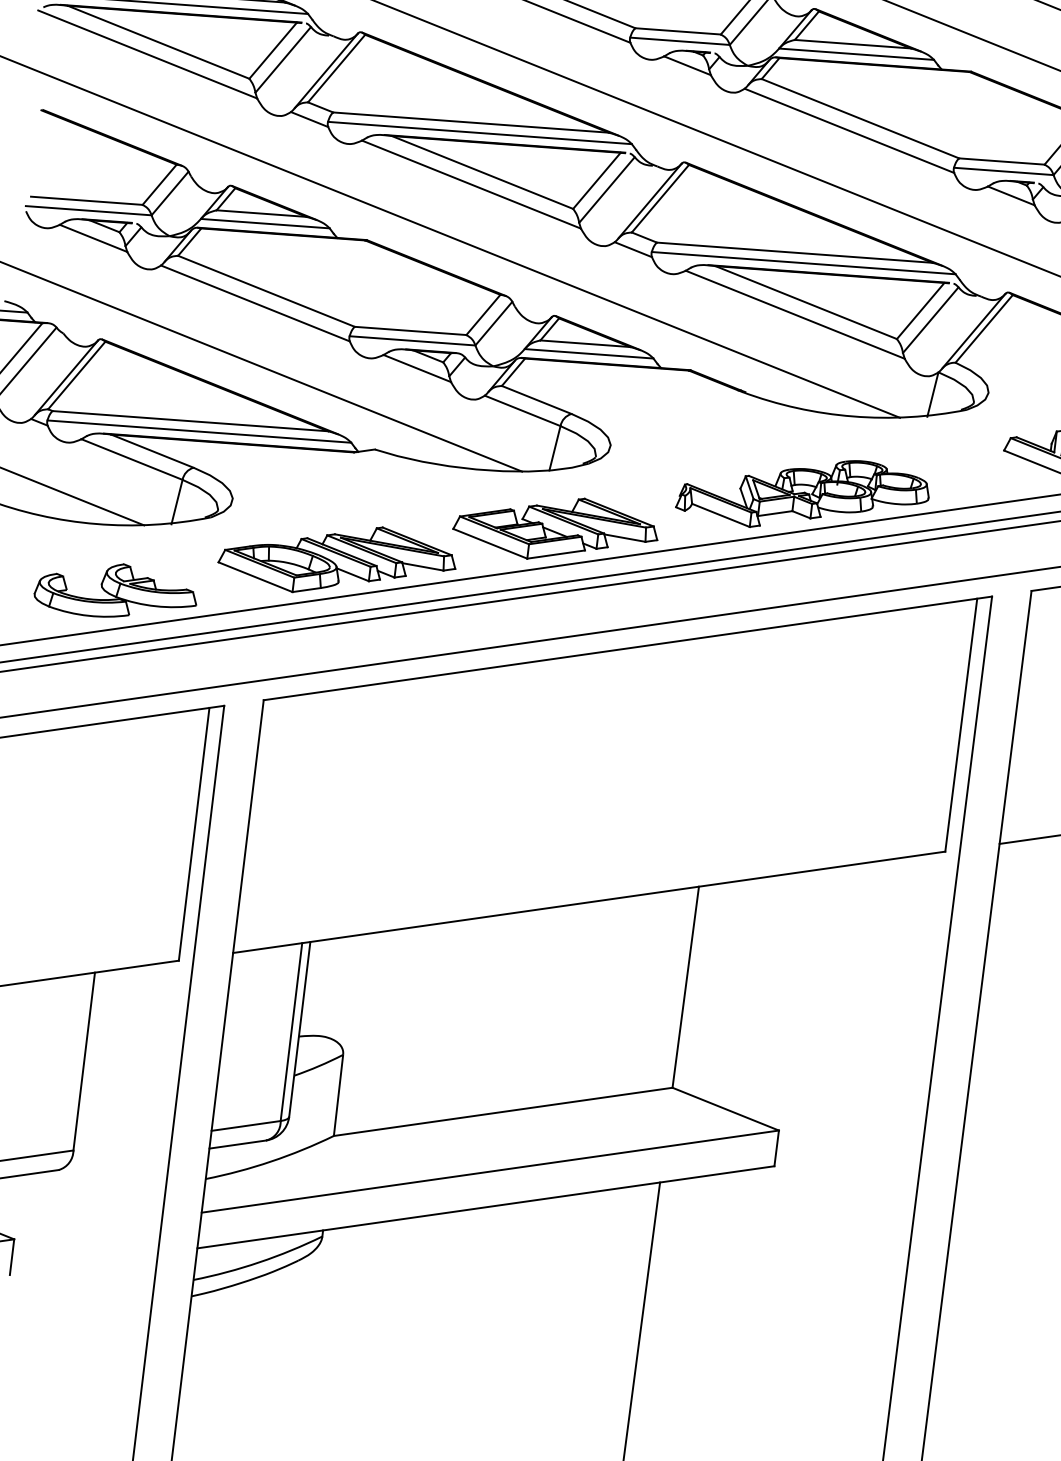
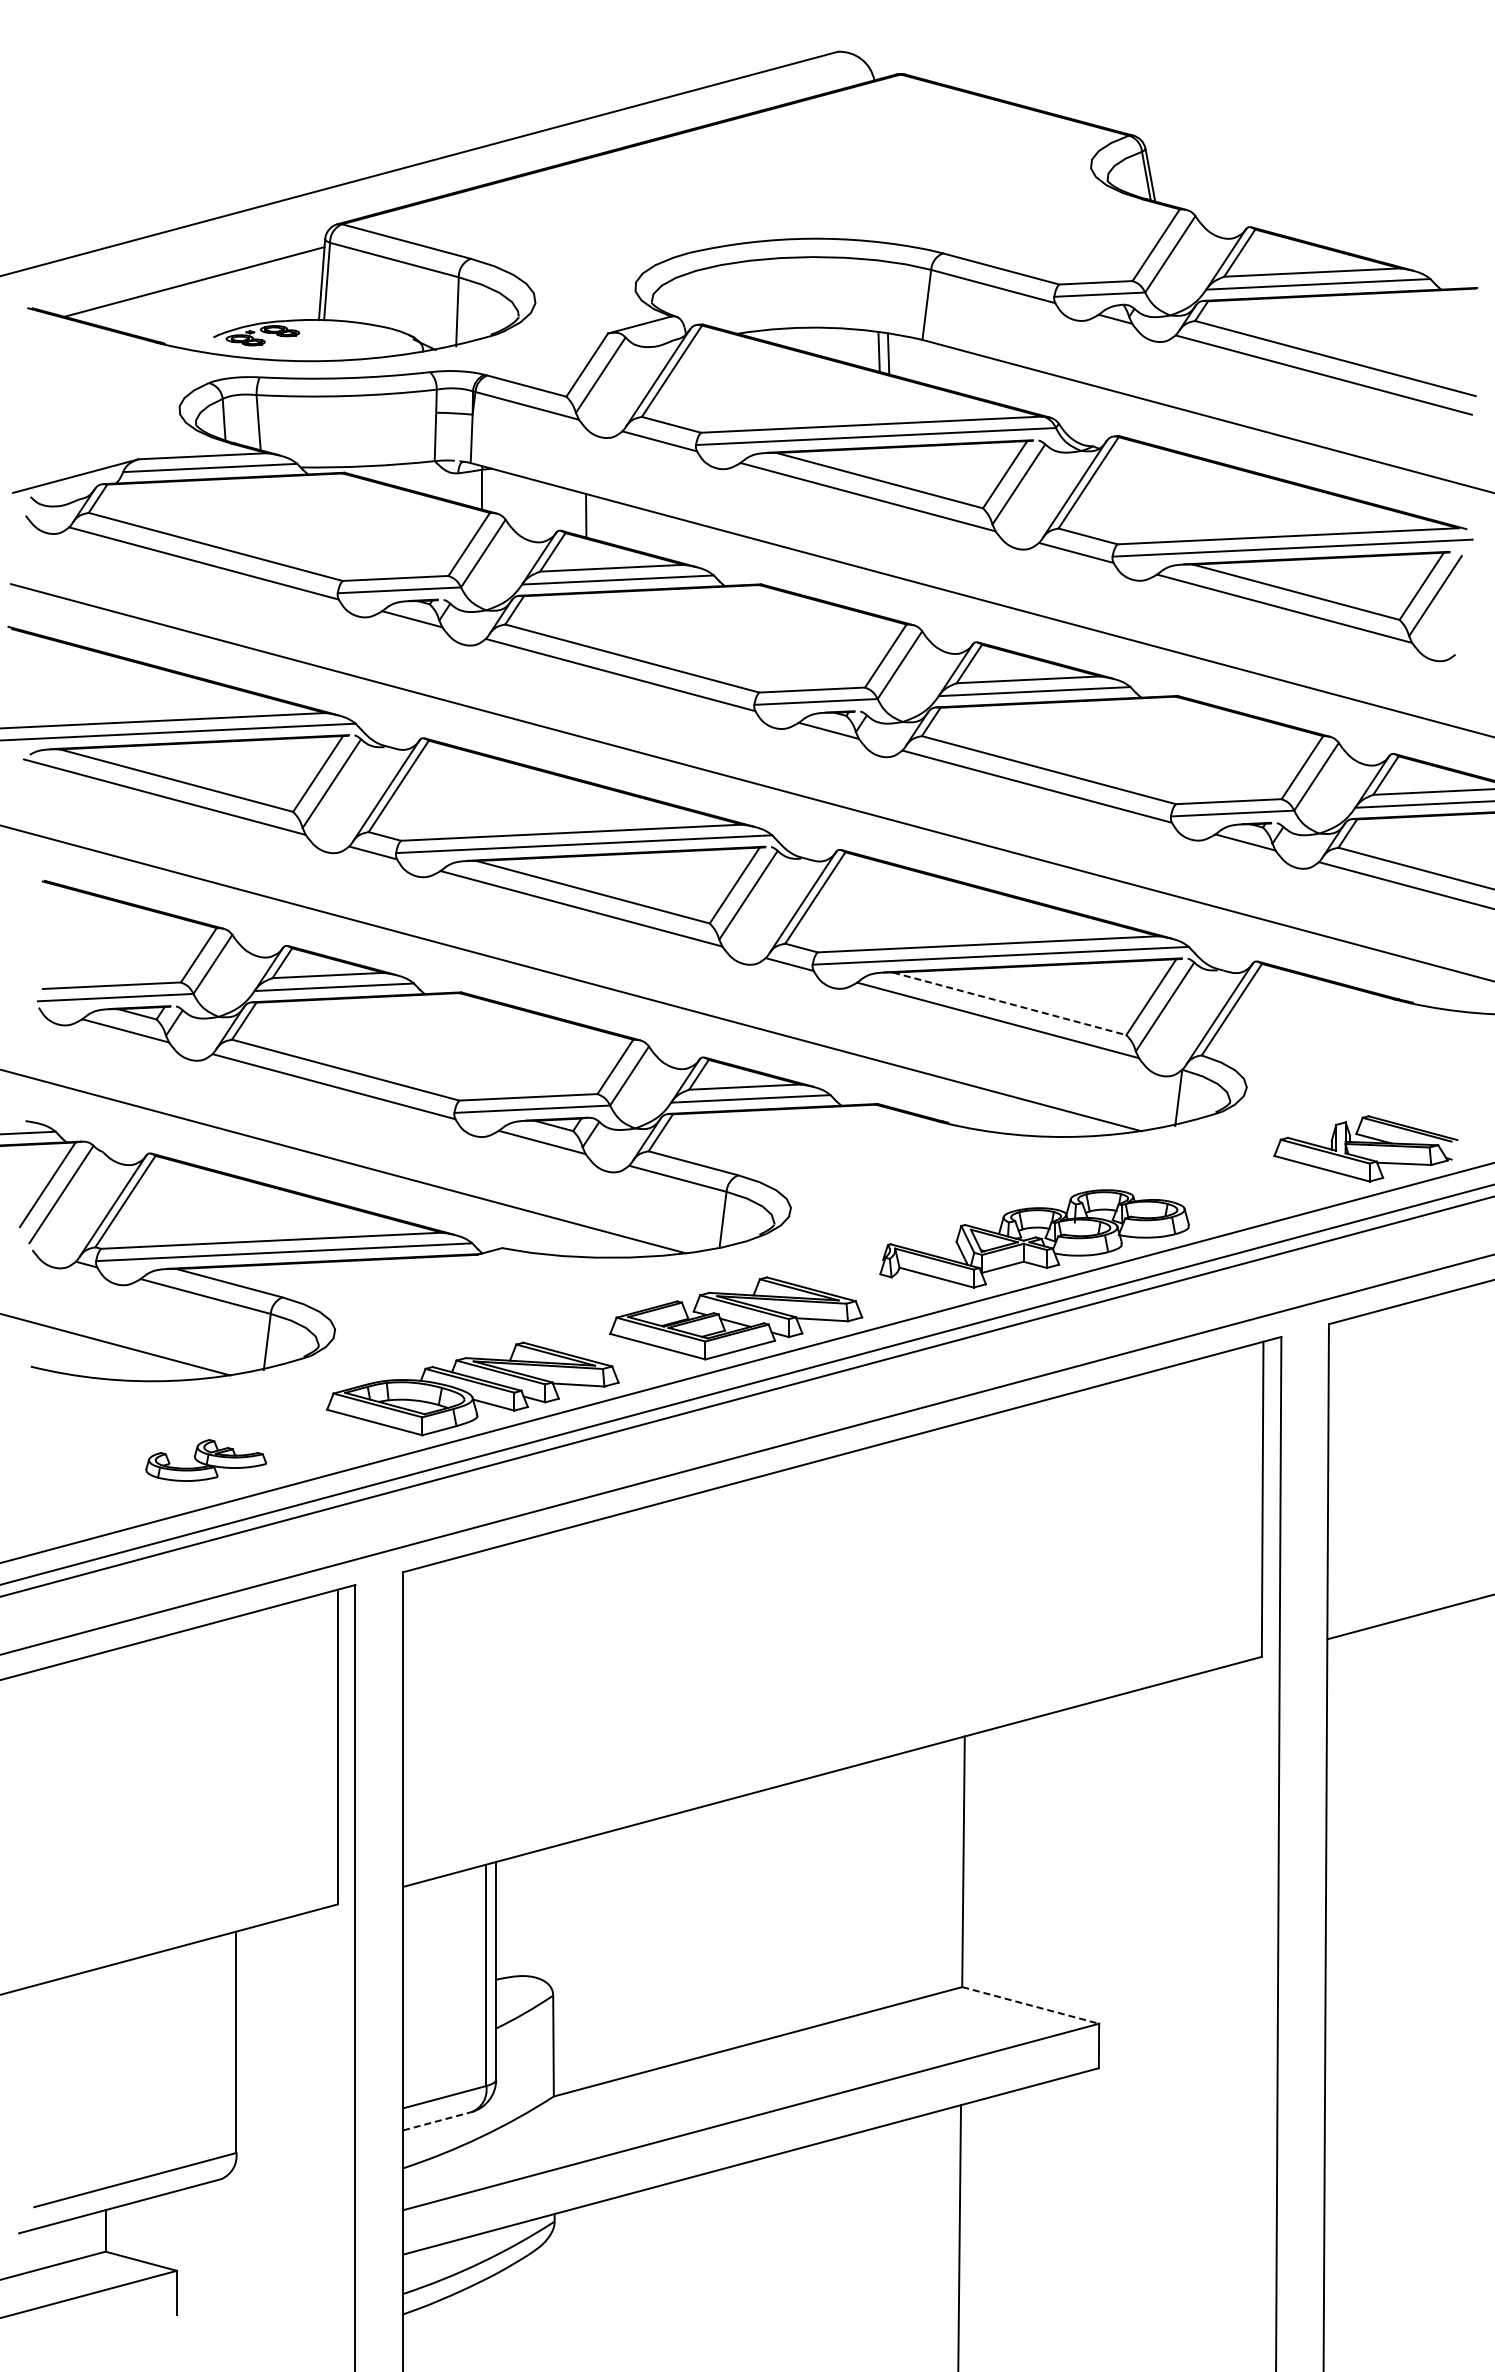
line: (806, 302) -> (1009, 1003), solid -> dashed
part: (116, 591) -> (206, 1460), size x0.6
line: (725, 1109) -> (1030, 2005), solid -> dashed
line: (237, 1144) -> (437, 2121), solid -> dashed

